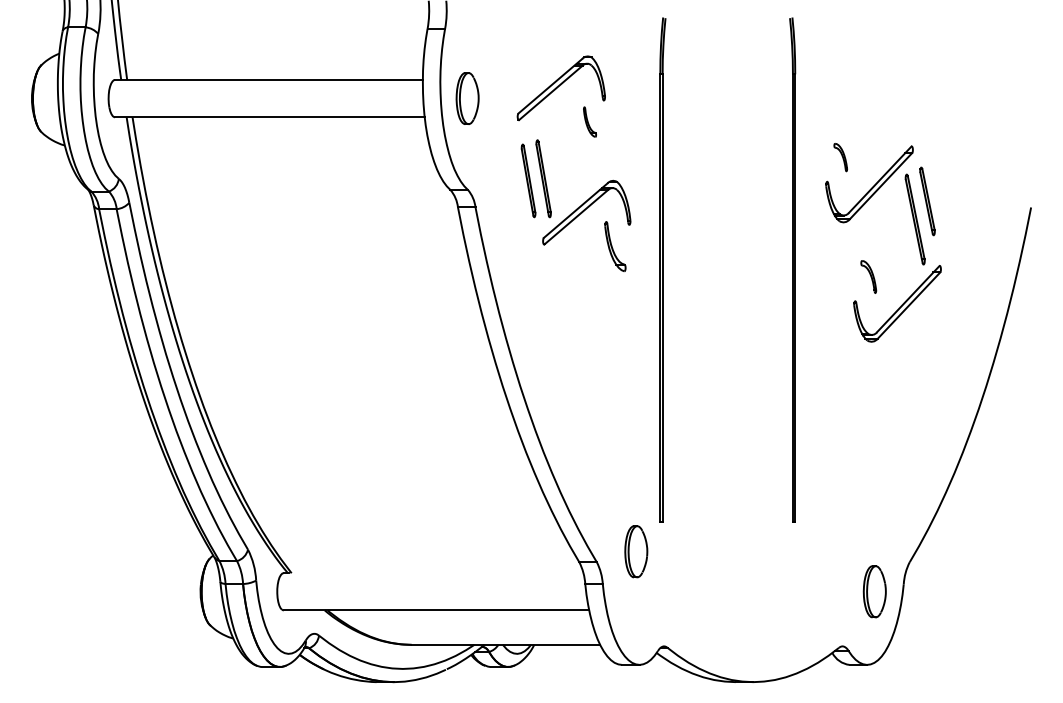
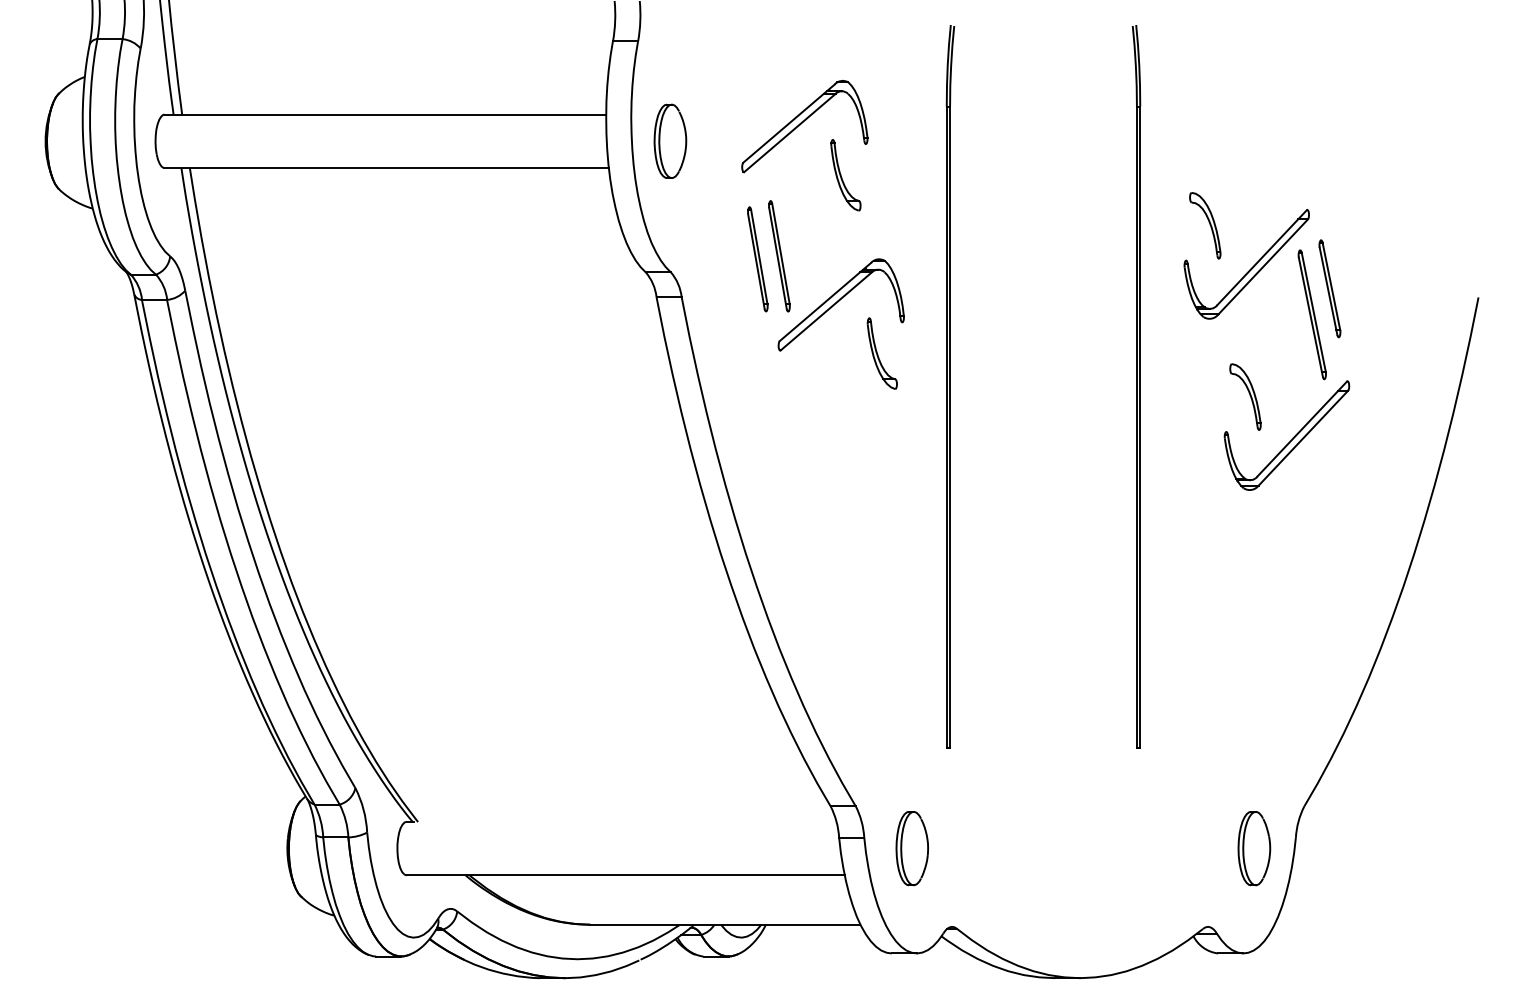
part: (589, 121) -> (845, 174), size x1.67
part: (840, 157) -> (1205, 225), size x1.67
part: (868, 276) -> (1245, 396), size x1.43
part: (636, 551) -> (912, 848), moved

